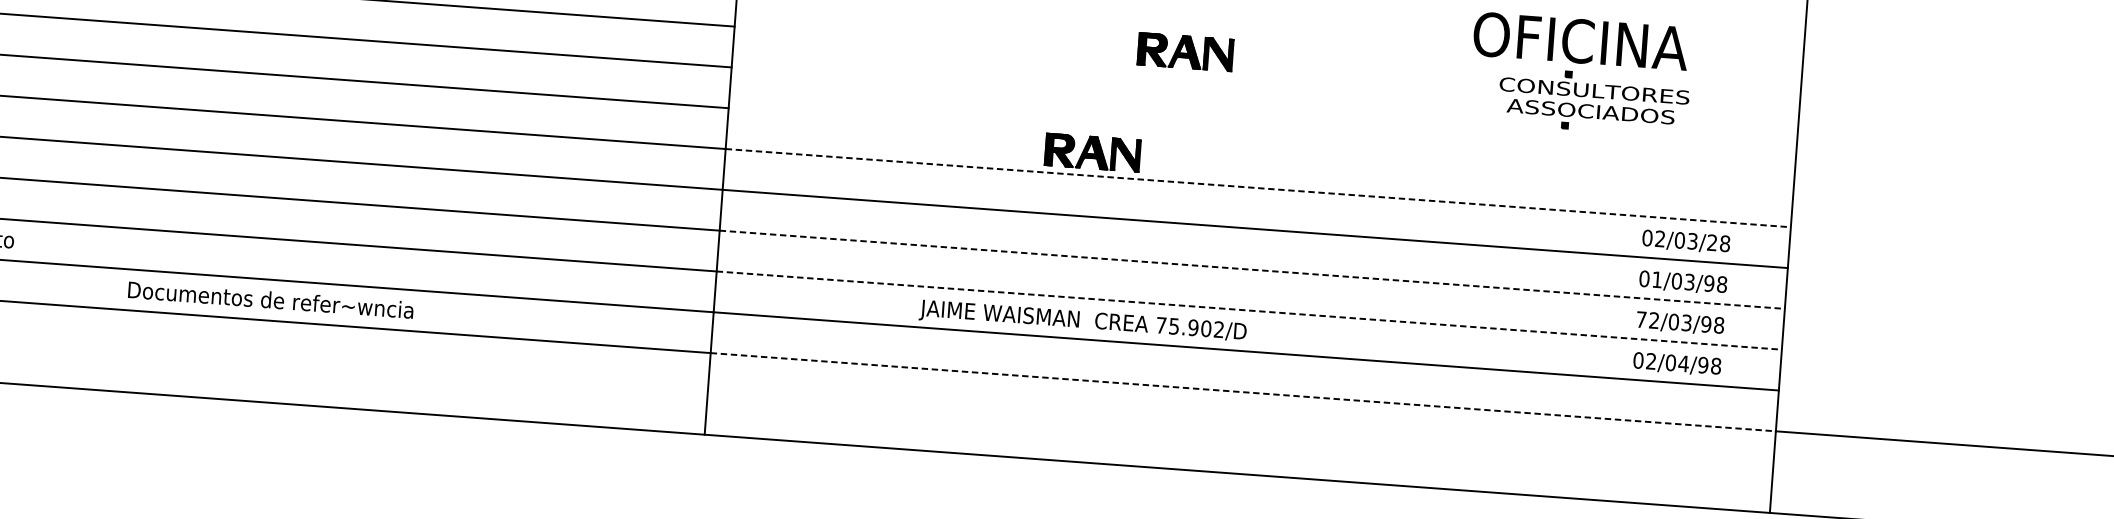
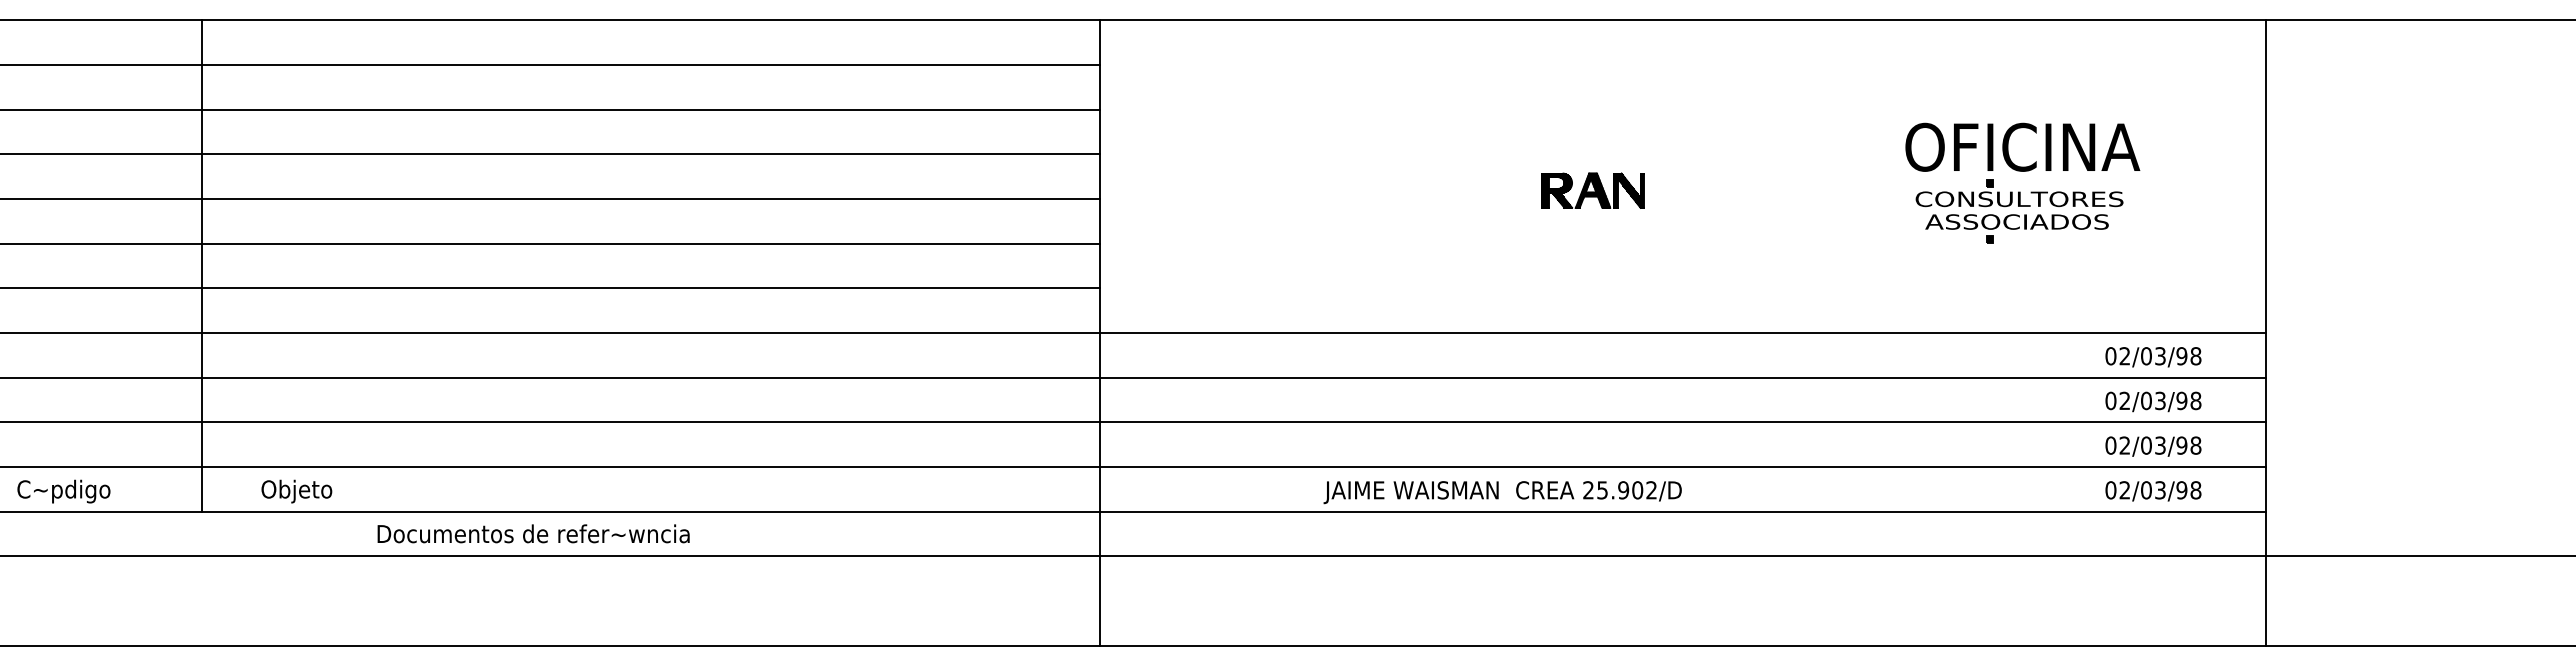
part: (1593, 102) -> (2019, 211), moved
part: (1092, 152) -> (1499, 307), removed
line: (1258, 187) -> (1683, 332), dashed -> solid
text: (1711, 243) -> (2181, 356), 02/03/28 -> 02/03/98
line: (1252, 269) -> (1683, 422), dashed -> solid
text: (1656, 279) -> (2124, 400), 01/03/98 -> 02/03/98
text: (270, 299) -> (533, 533), moved
line: (1249, 311) -> (1683, 467), dashed -> solid
text: (1641, 319) -> (2110, 445), 72/03/98 -> 02/03/98
text: (1161, 325) -> (1588, 490), 75.902/D -> 25.902/D
text: (1683, 364) -> (2160, 490), 02/04/98 -> 02/03/98
line: (1243, 392) -> (1683, 556), dashed -> solid

